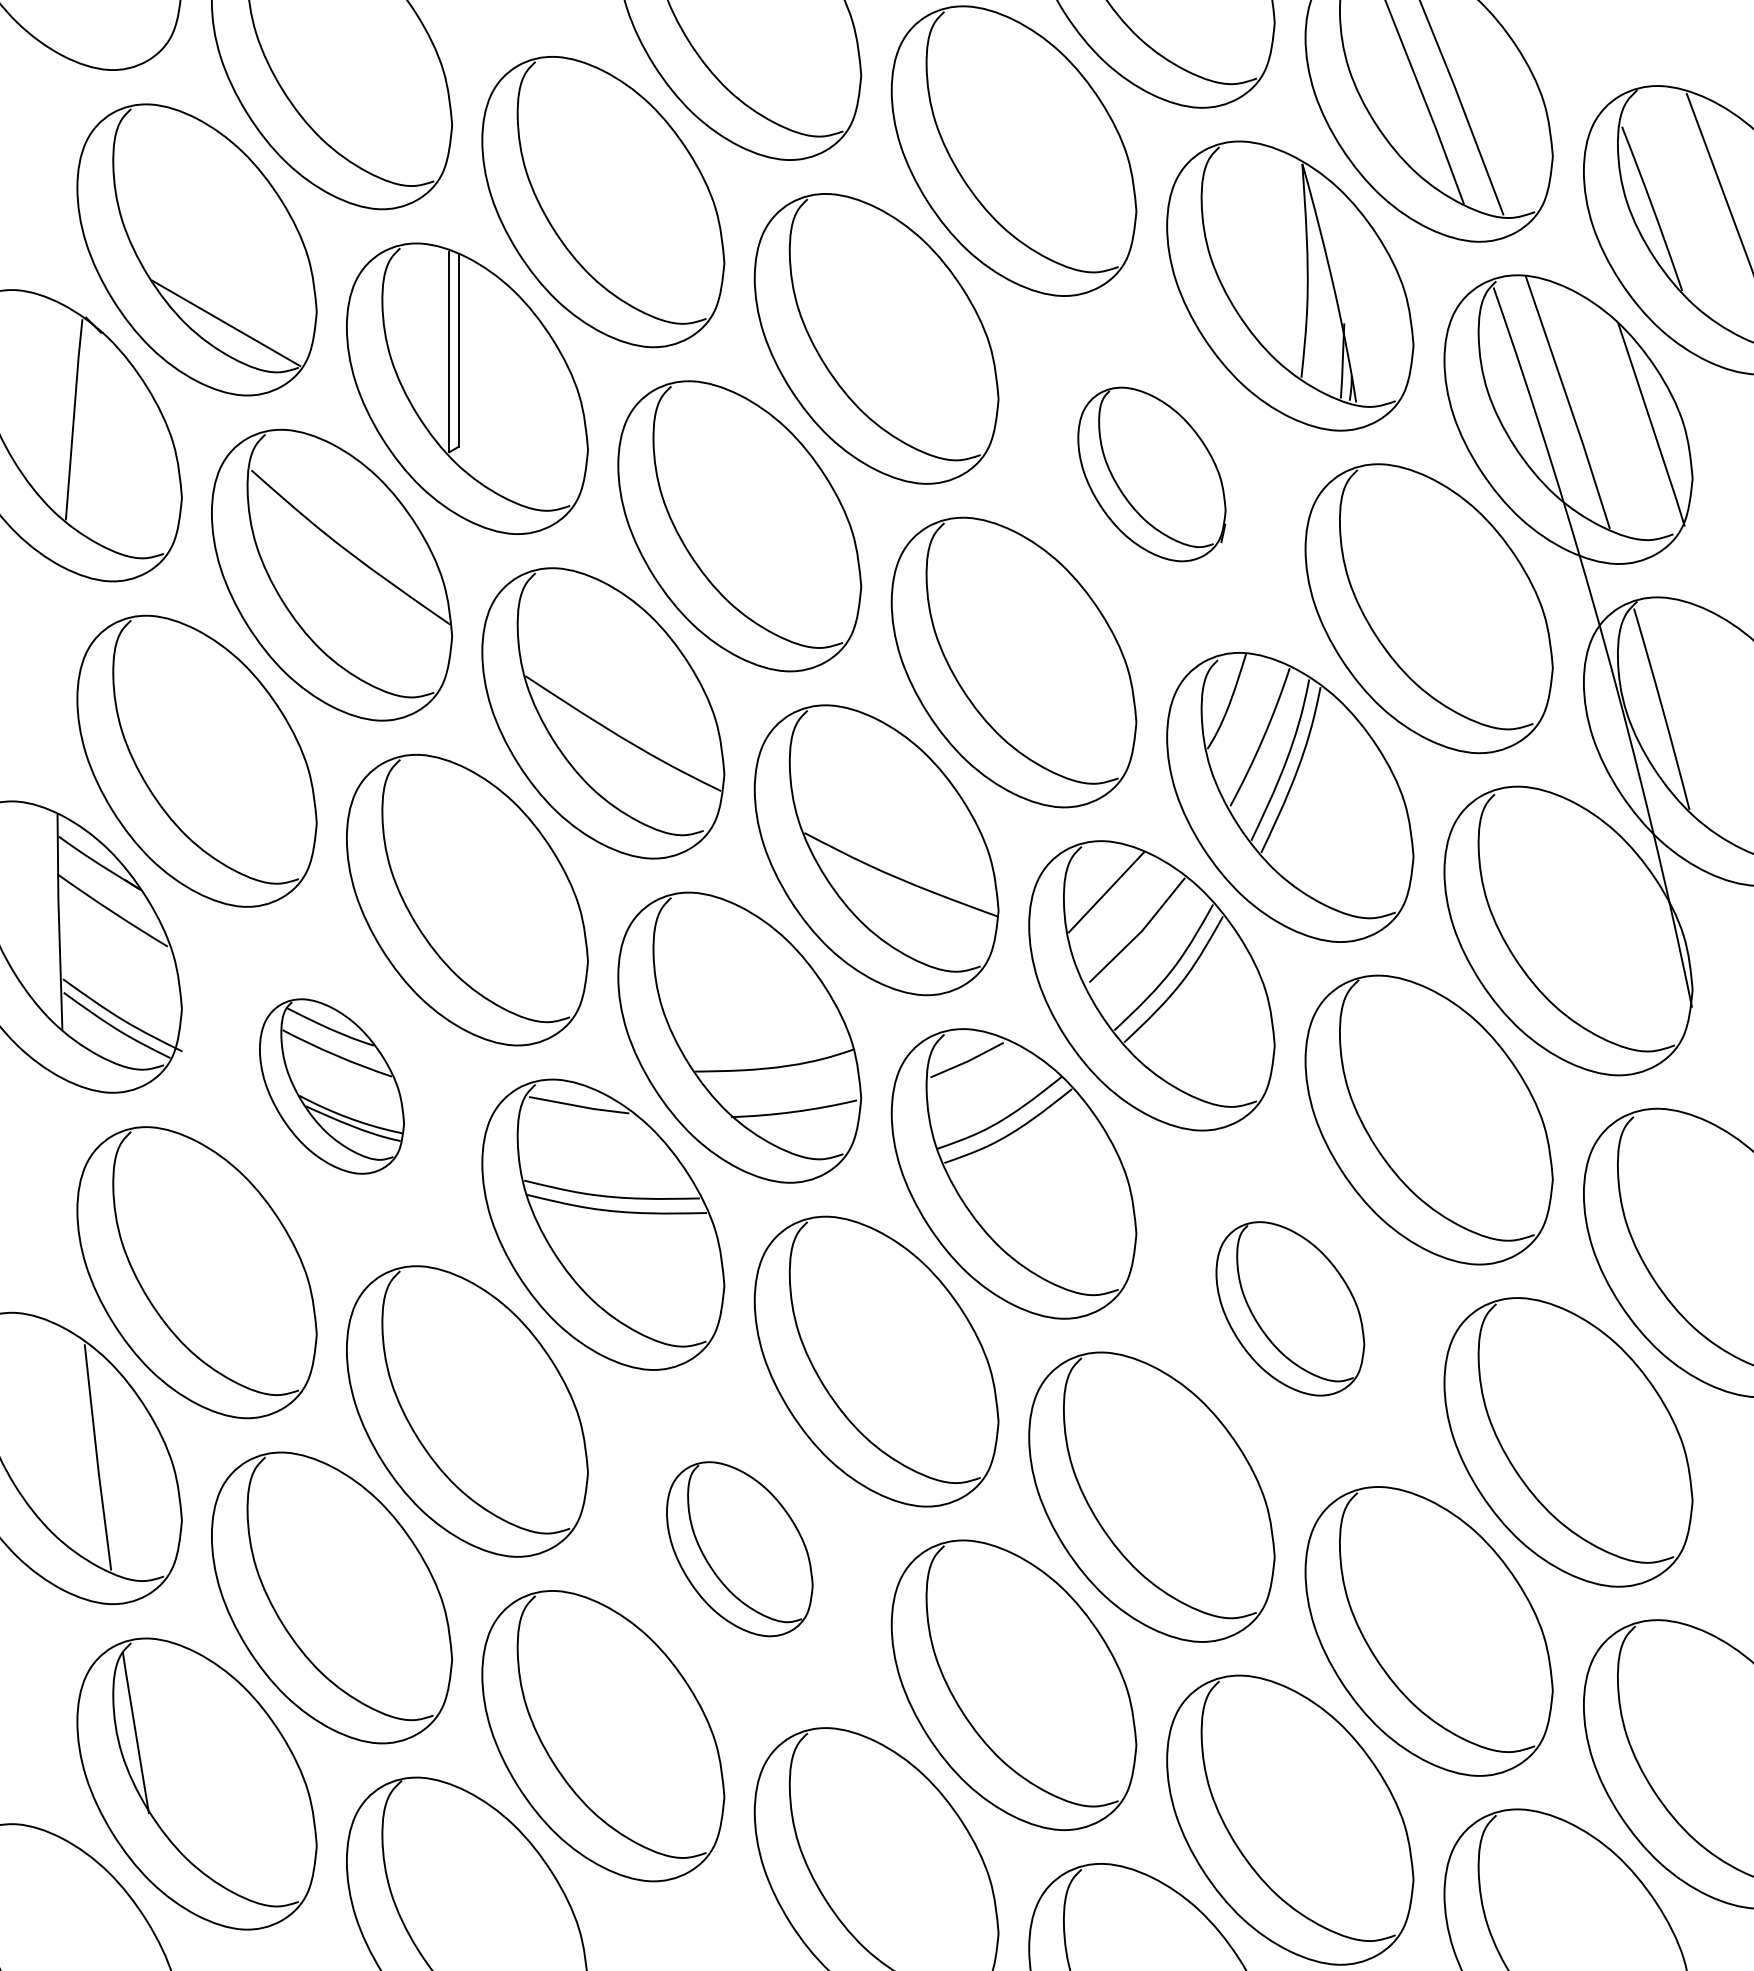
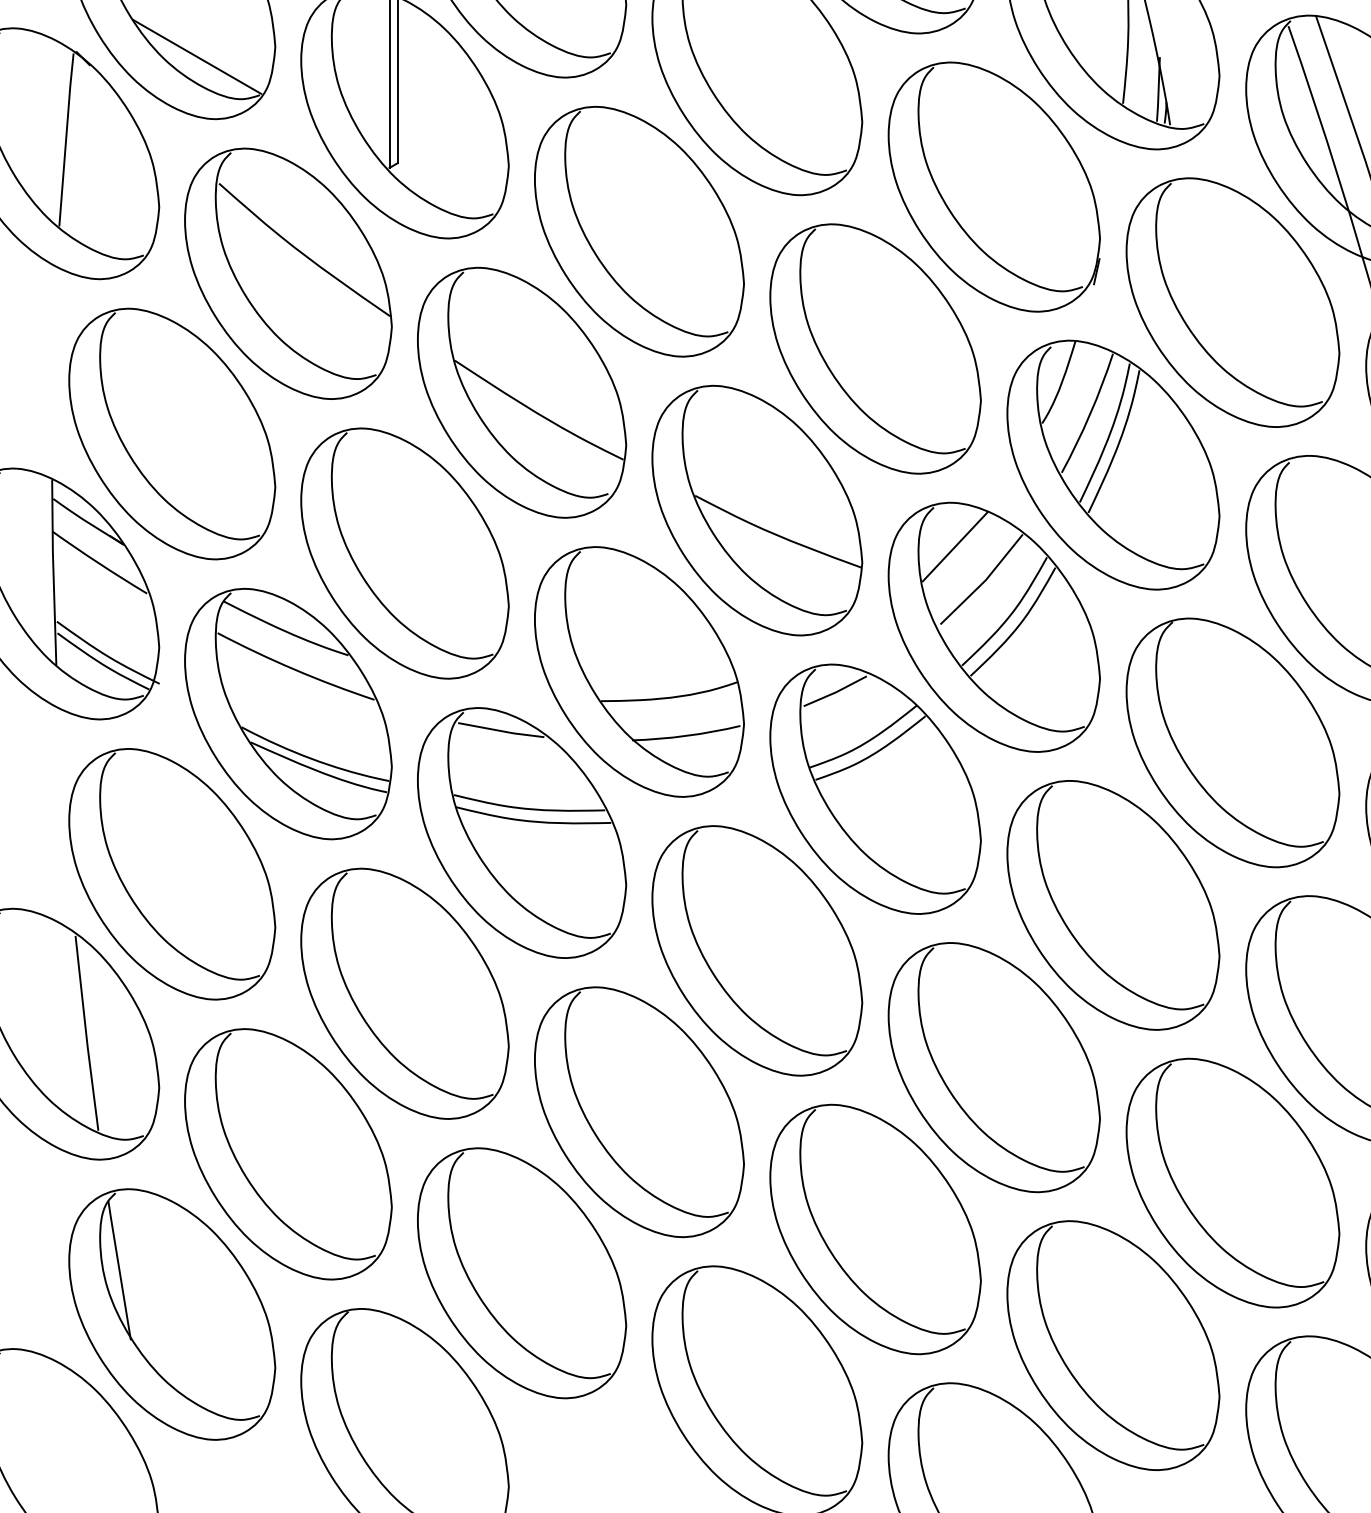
part: (1151, 474) -> (993, 187), size x1.67
part: (331, 1086) -> (288, 714), size x1.67
part: (1290, 1308) -> (1113, 905), size x1.67
part: (739, 1549) -> (639, 1112), size x1.67

